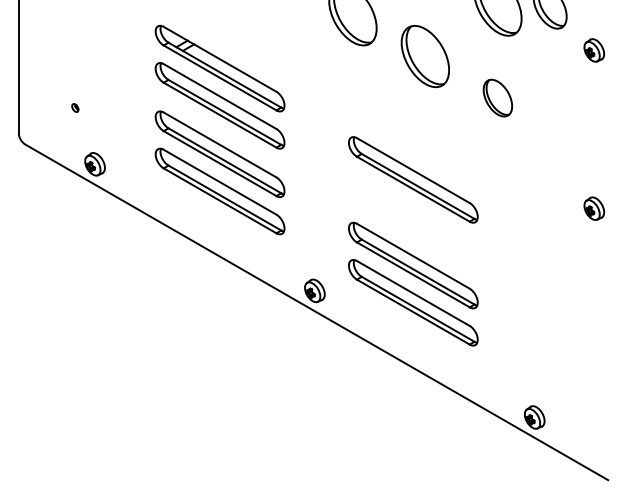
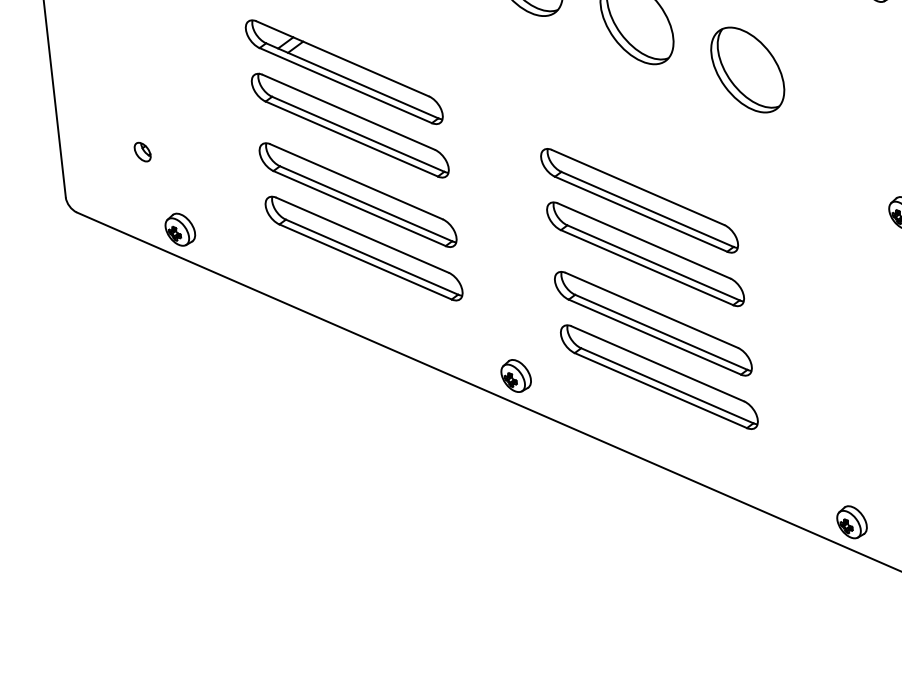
part: (497, 97) -> (747, 69), size x1.67
part: (75, 107) -> (143, 151), size x1.67
part: (413, 216) -> (645, 253), added

